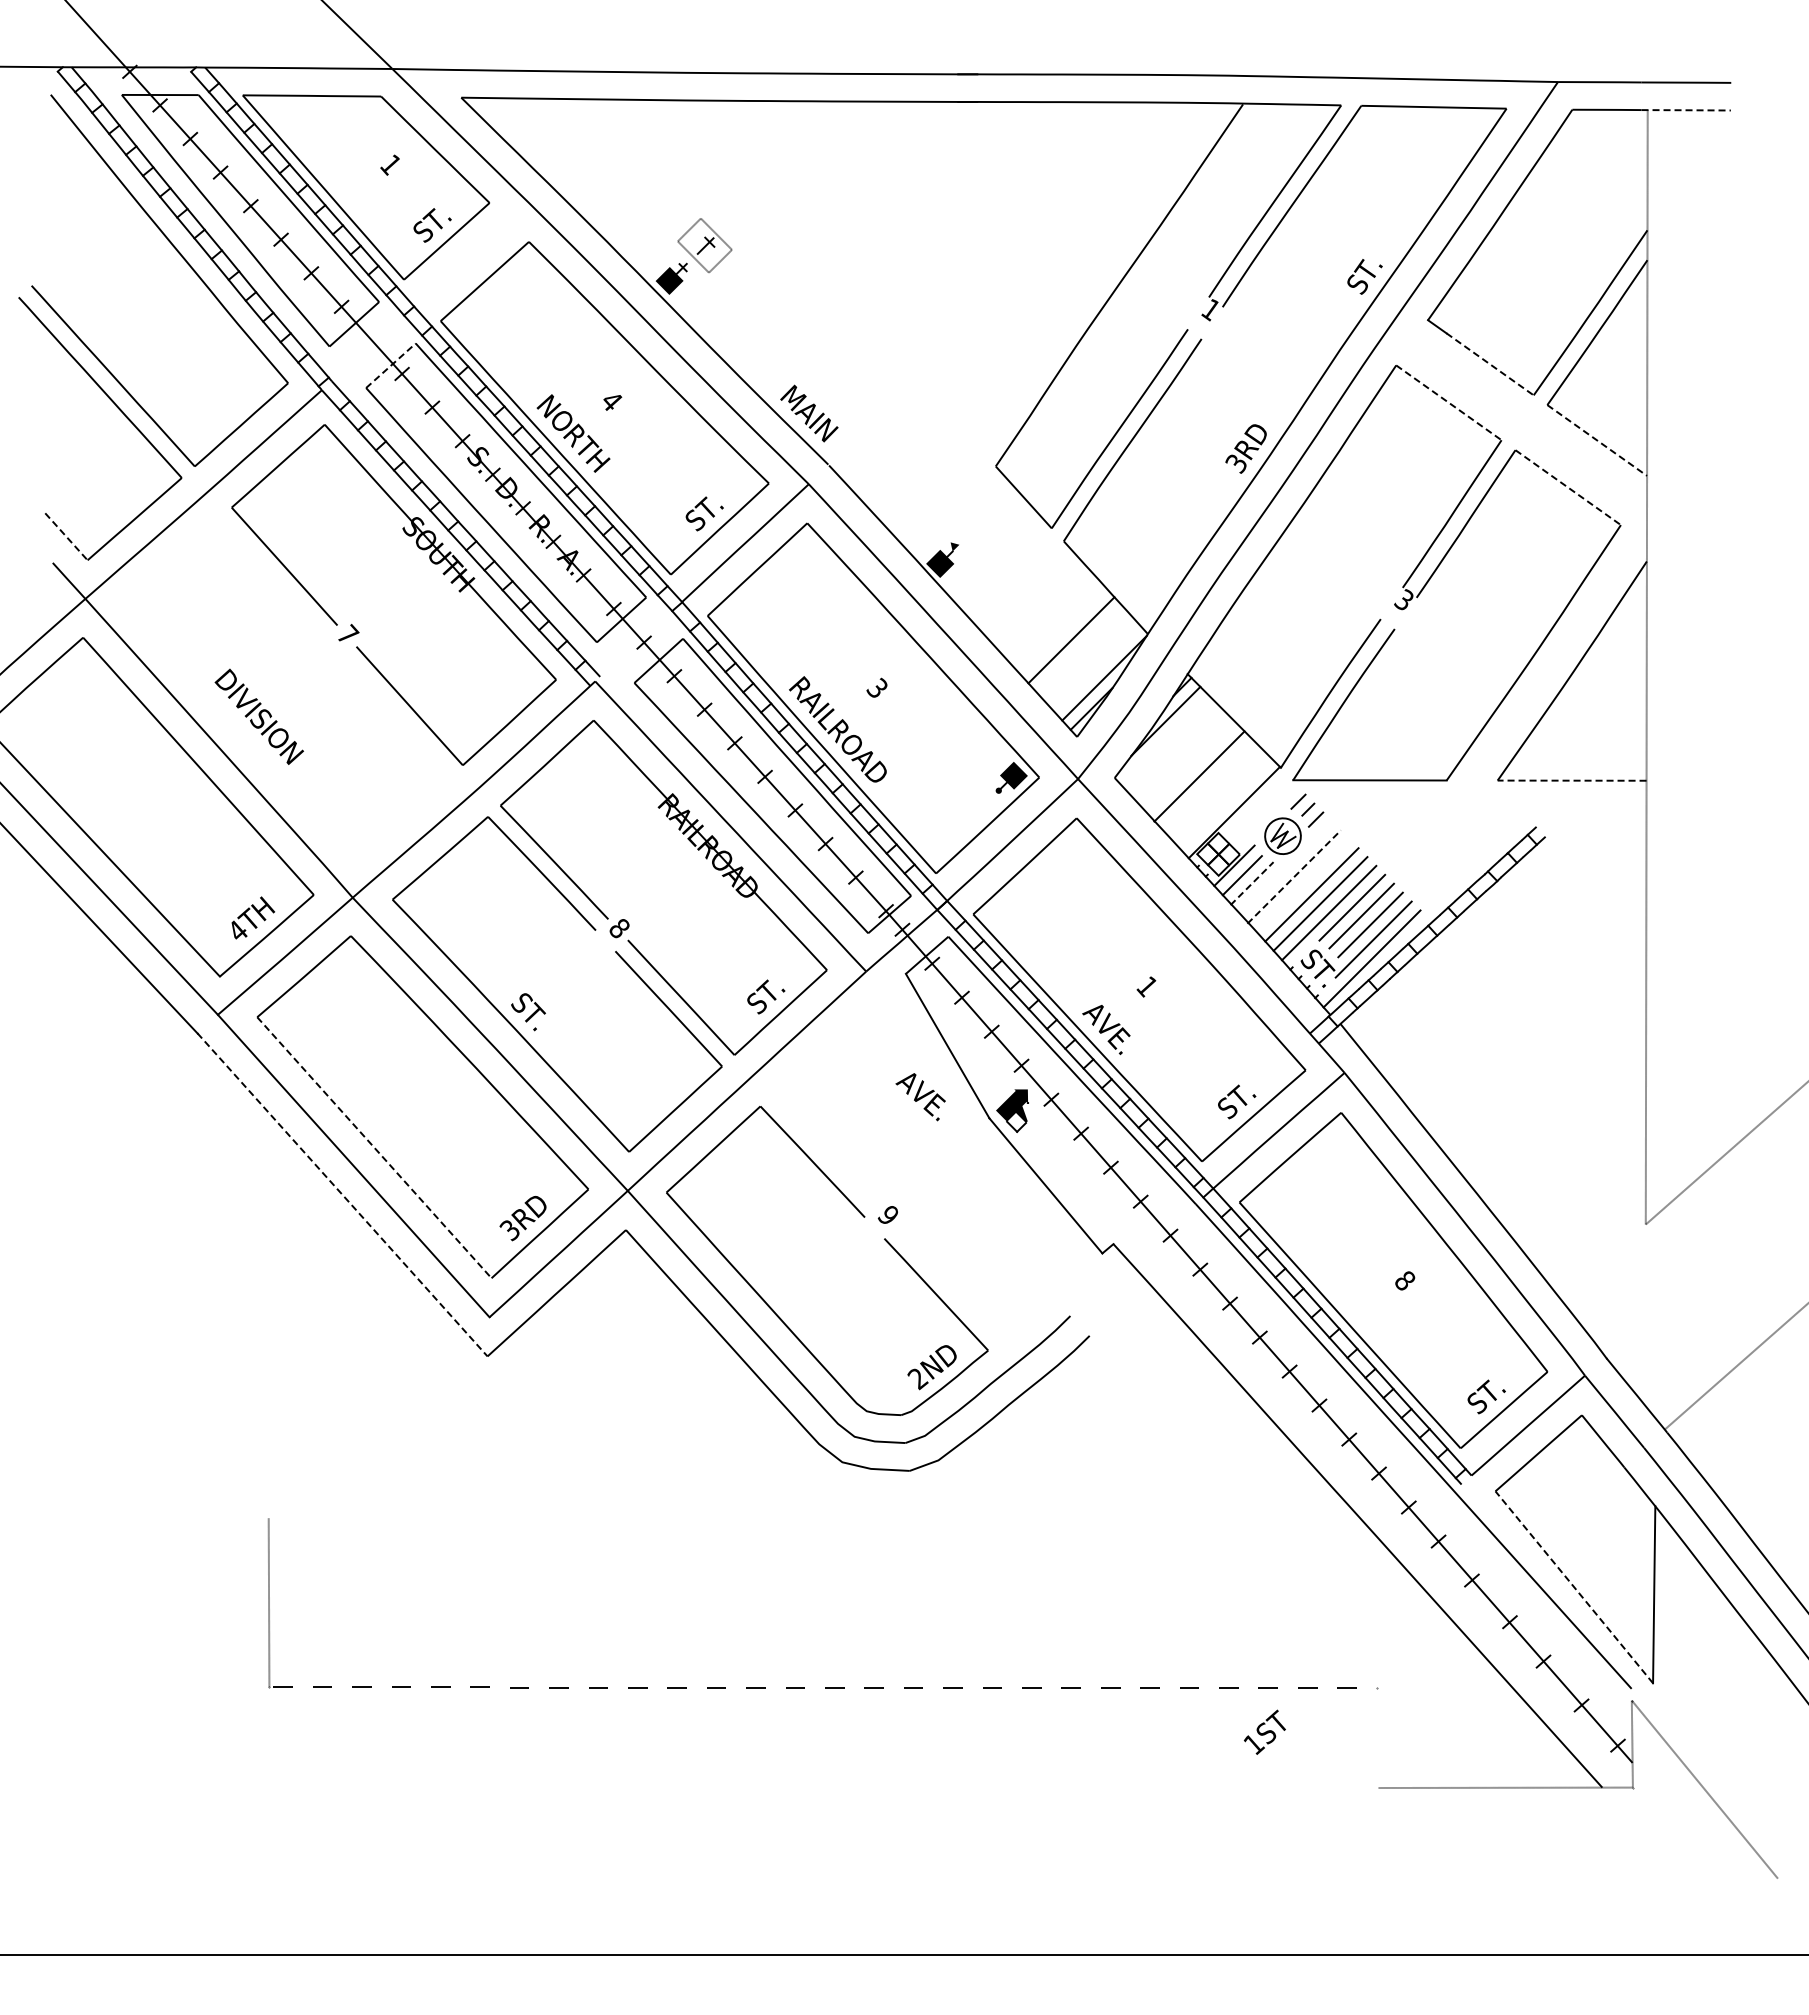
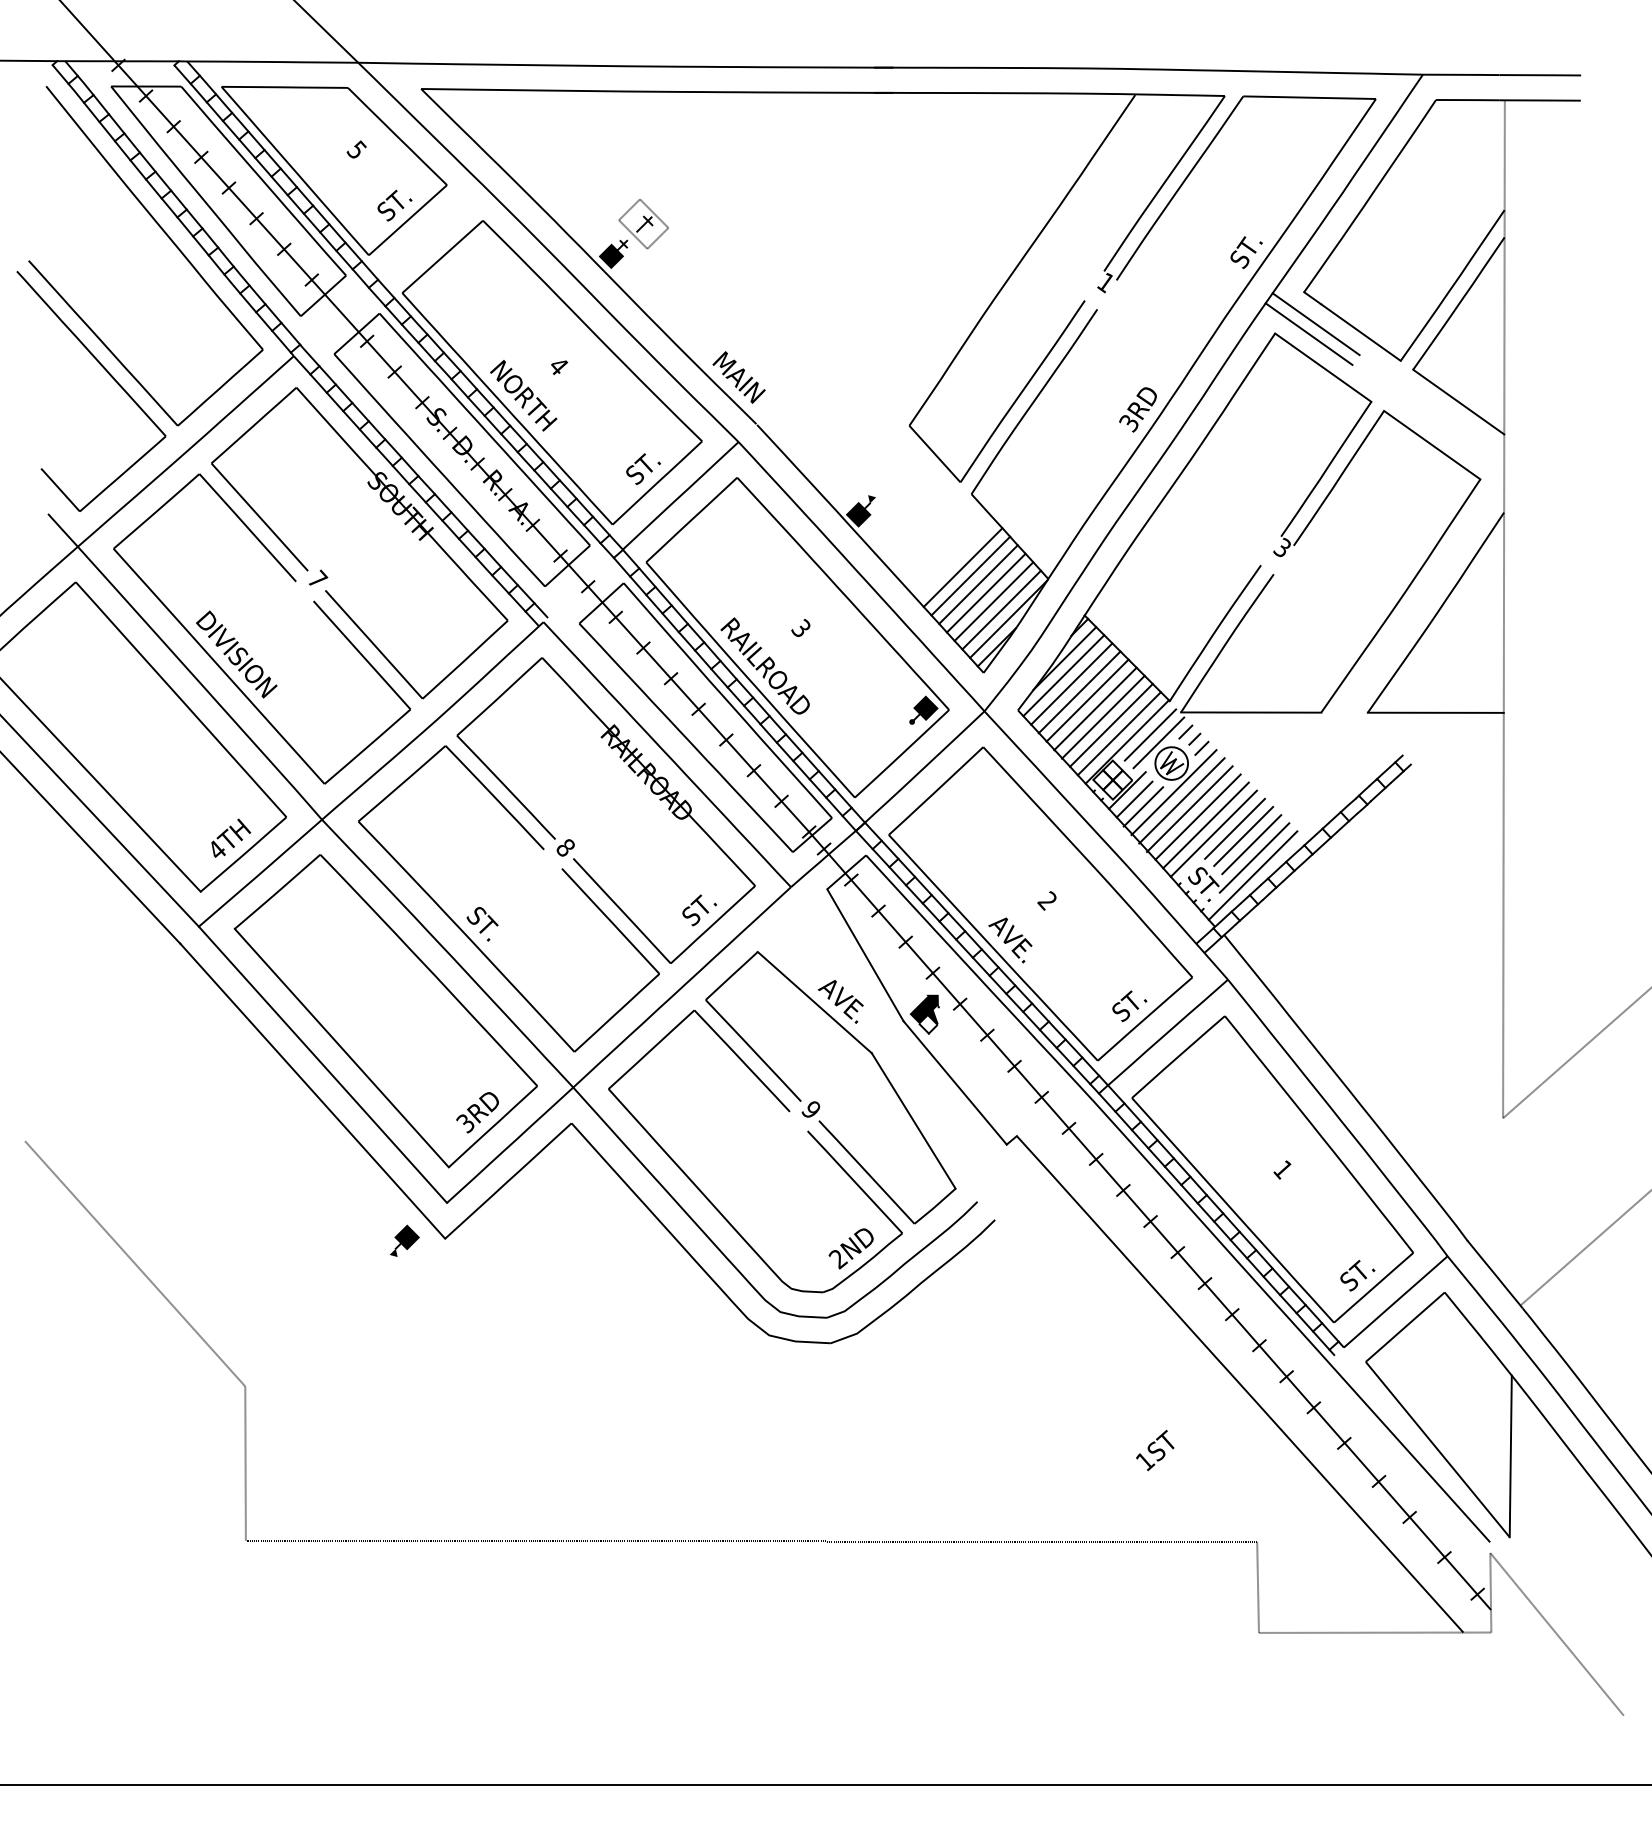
line: (1685, 110) -> (1539, 100), dashed -> solid
text: (390, 164) -> (356, 150), 1 -> 5
line: (1440, 355) -> (1315, 324), added
line: (1490, 364) -> (1361, 332), dashed -> solid
line: (391, 365) -> (357, 333), dashed -> solid
line: (1432, 365) -> (1308, 333), added
line: (1448, 402) -> (1322, 367), dashed -> solid
line: (1597, 440) -> (1458, 402), dashed -> solid
line: (1568, 487) -> (1432, 445), dashed -> solid
line: (66, 536) -> (60, 489), dashed -> solid
line: (1054, 621) -> (963, 567), added
line: (1062, 630) -> (970, 575), added
line: (1079, 649) -> (985, 593), added
line: (1088, 658) -> (994, 601), added
line: (1096, 668) -> (1001, 610), added
part: (241, 729) -> (220, 666), added
line: (1164, 739) -> (1063, 675), added
line: (1173, 748) -> (1071, 683), added
line: (1181, 758) -> (1079, 692), added
line: (1190, 767) -> (1087, 700), added
line: (1571, 780) -> (1435, 712), dashed -> solid
line: (1207, 785) -> (1102, 717), added
line: (1216, 794) -> (1110, 725), added
line: (1225, 803) -> (1119, 733), added
line: (1259, 804) -> (1150, 734), added
line: (1268, 813) -> (1158, 742), added
line: (1285, 867) -> (1174, 792), added
line: (1294, 876) -> (1182, 800), dashed -> solid
line: (1252, 883) -> (1143, 806), dashed -> solid
line: (1302, 886) -> (1189, 809), added
text: (1145, 986) -> (1046, 900), 1 -> 2
line: (374, 1148) -> (341, 1048), dashed -> solid
line: (342, 1195) -> (312, 1091), dashed -> solid
part: (877, 1204) -> (801, 1099), added
text: (1404, 1280) -> (1282, 1169), 8 -> 1
part: (443, 1358) -> (404, 1240), added
line: (147, 1383) -> (134, 1263), added
line: (1573, 1586) -> (1437, 1448), dashed -> solid
text: (1264, 1731) -> (1154, 1449), moved
line: (1377, 1738) -> (1258, 1587), added

